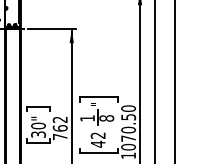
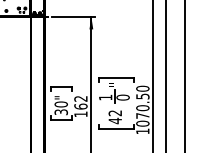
text: (106, 118) -> (122, 97), 8 -> 0
text: (59, 137) -> (80, 114), 762 -> 162

